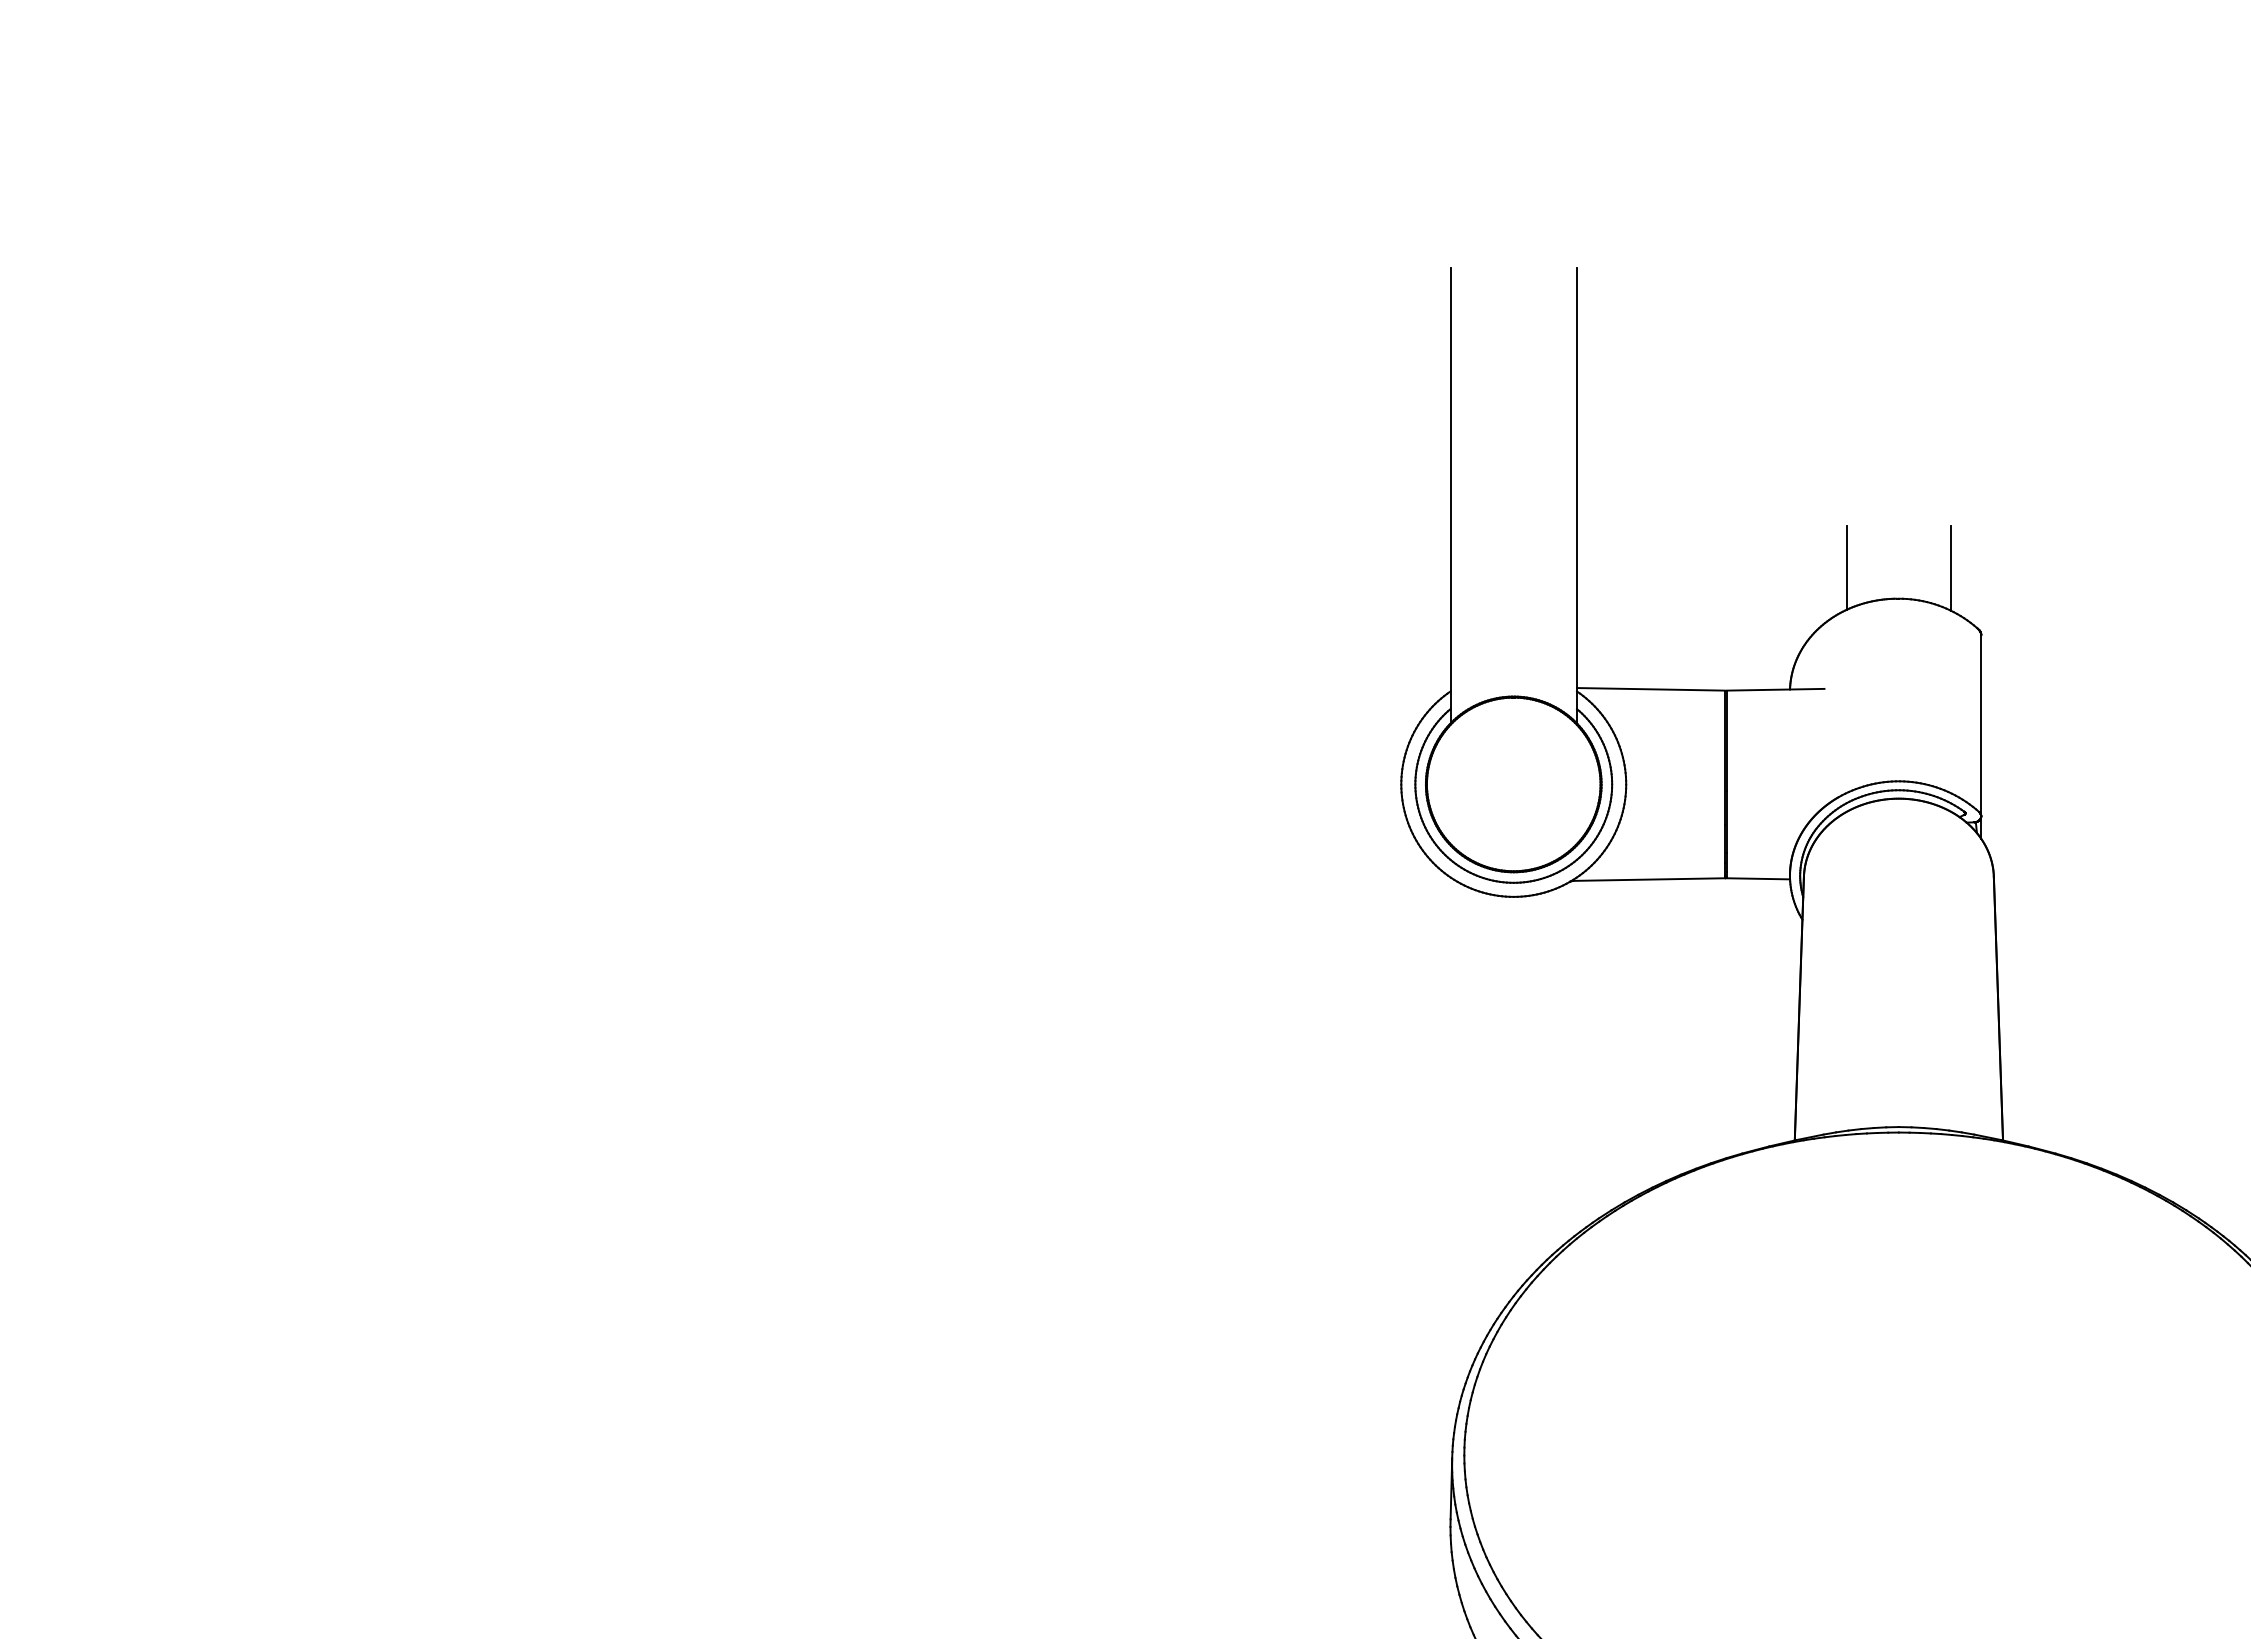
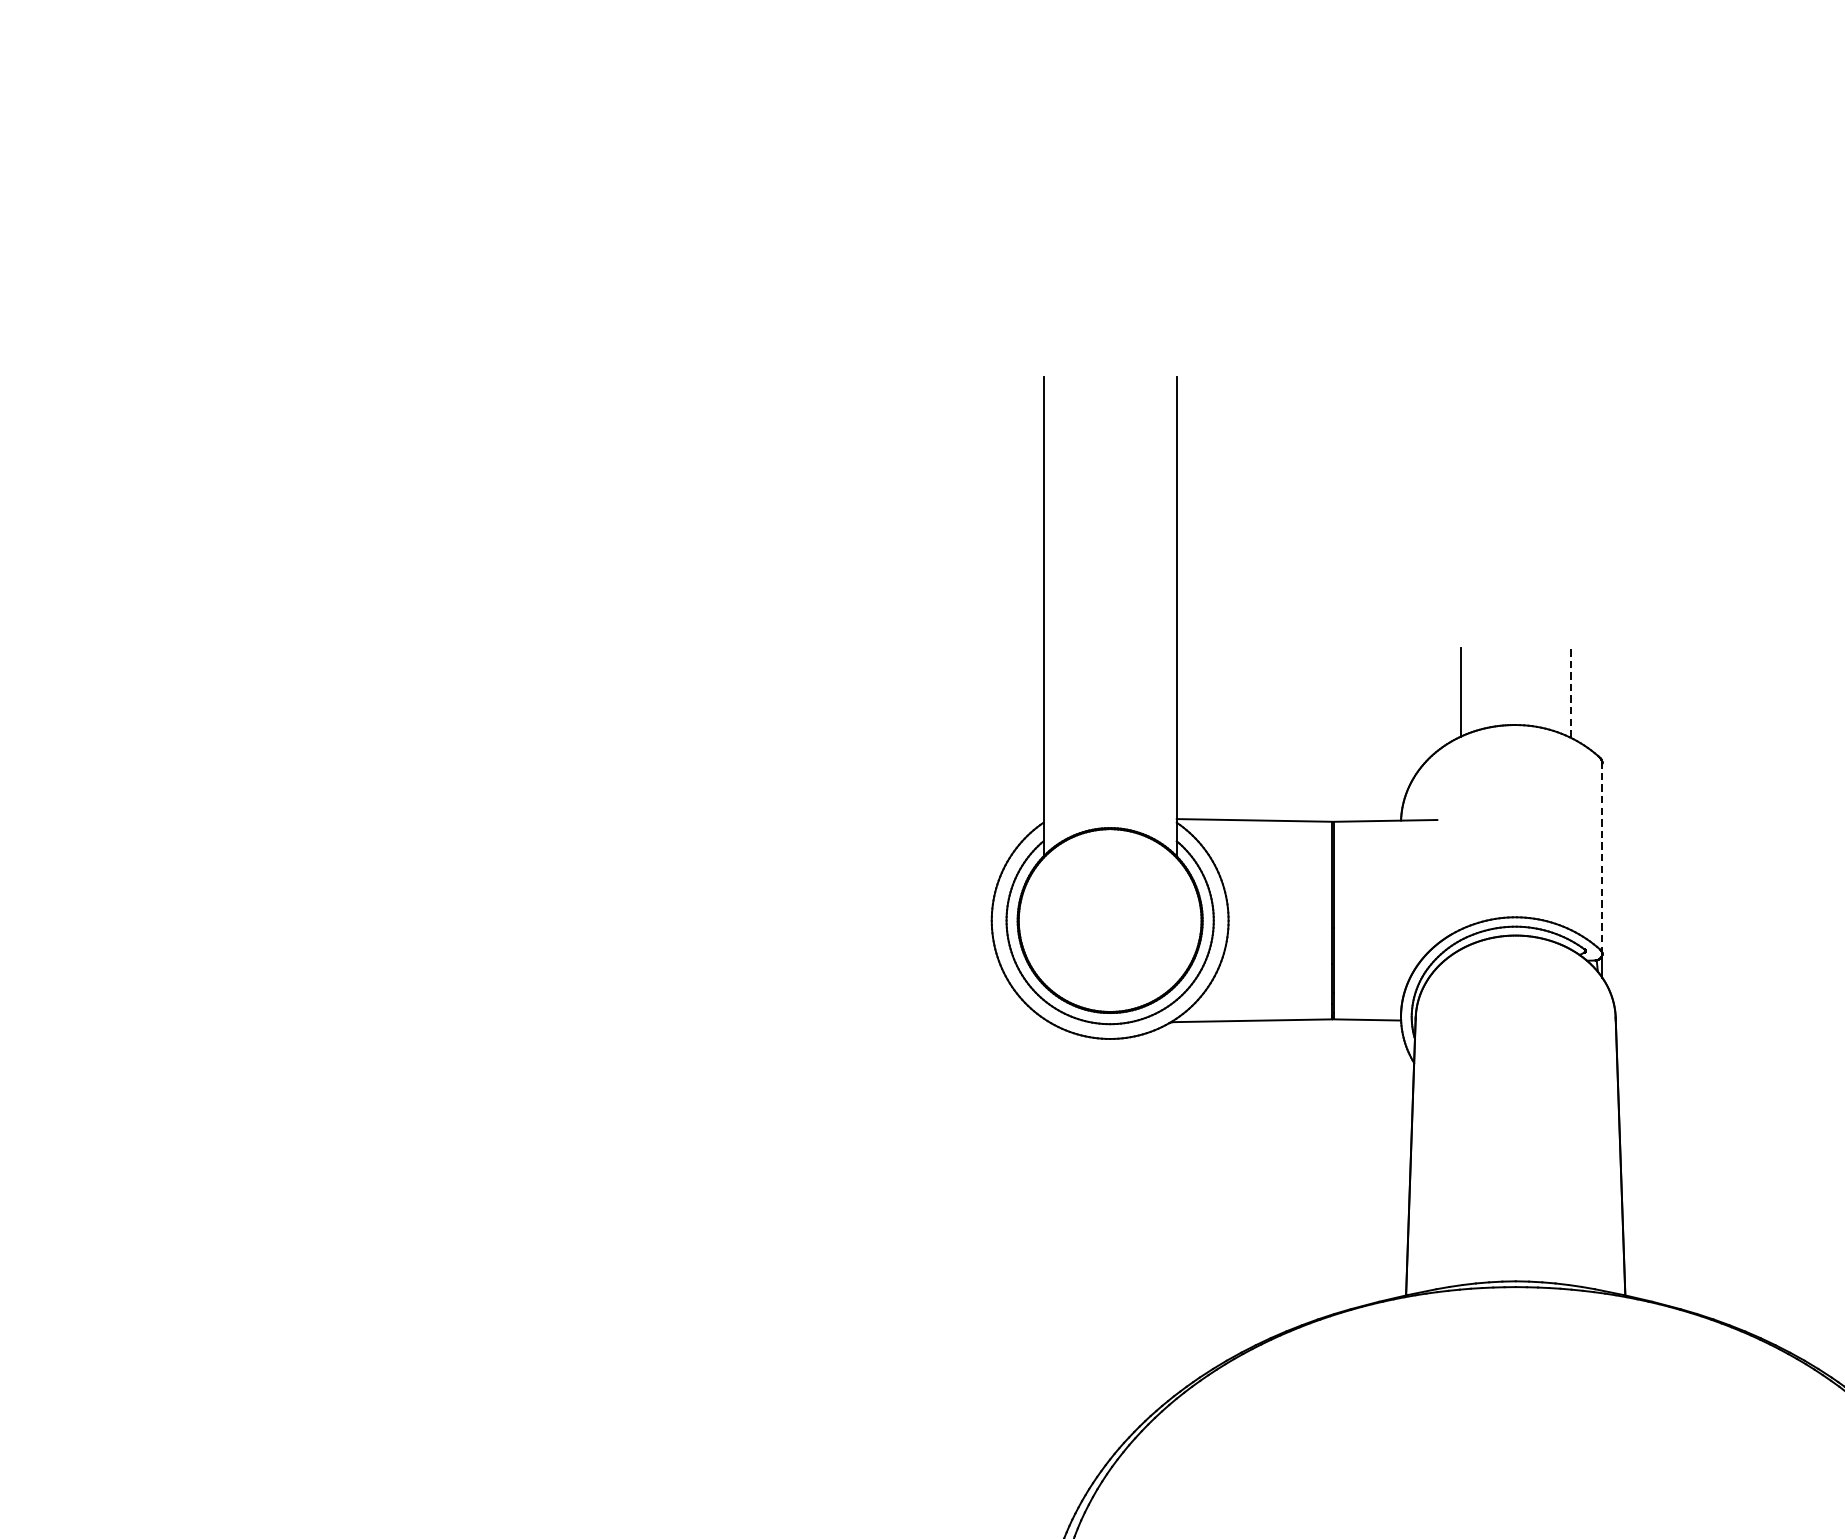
line: (1950, 568) -> (1570, 693), solid -> dashed
line: (1981, 725) -> (1602, 858), solid -> dashed

